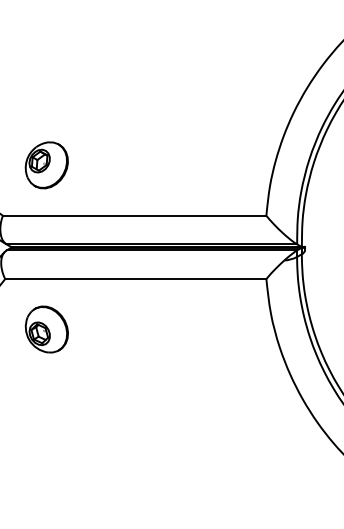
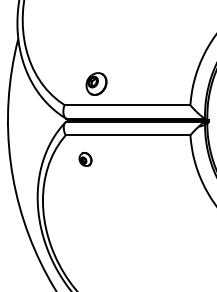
part: (46, 164) -> (96, 83), moved
part: (46, 329) -> (85, 159), size x0.6

